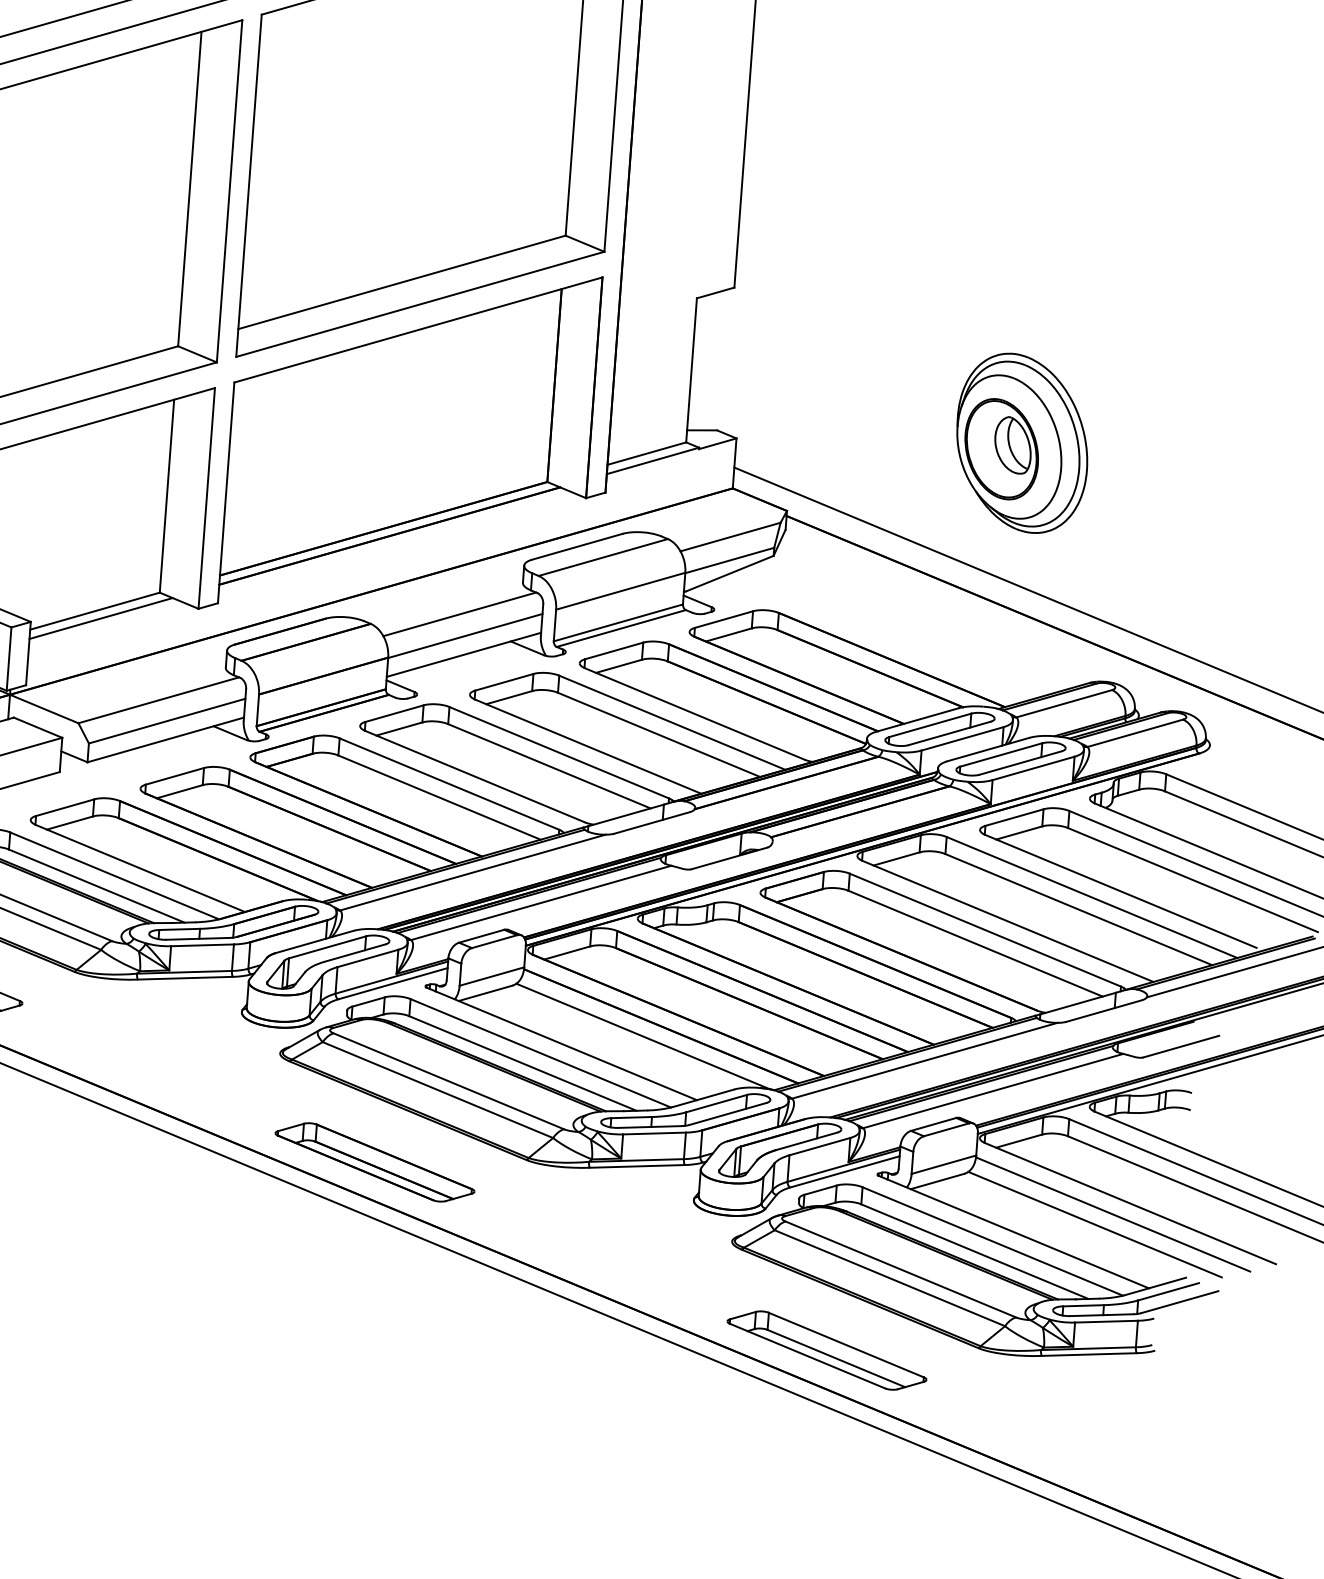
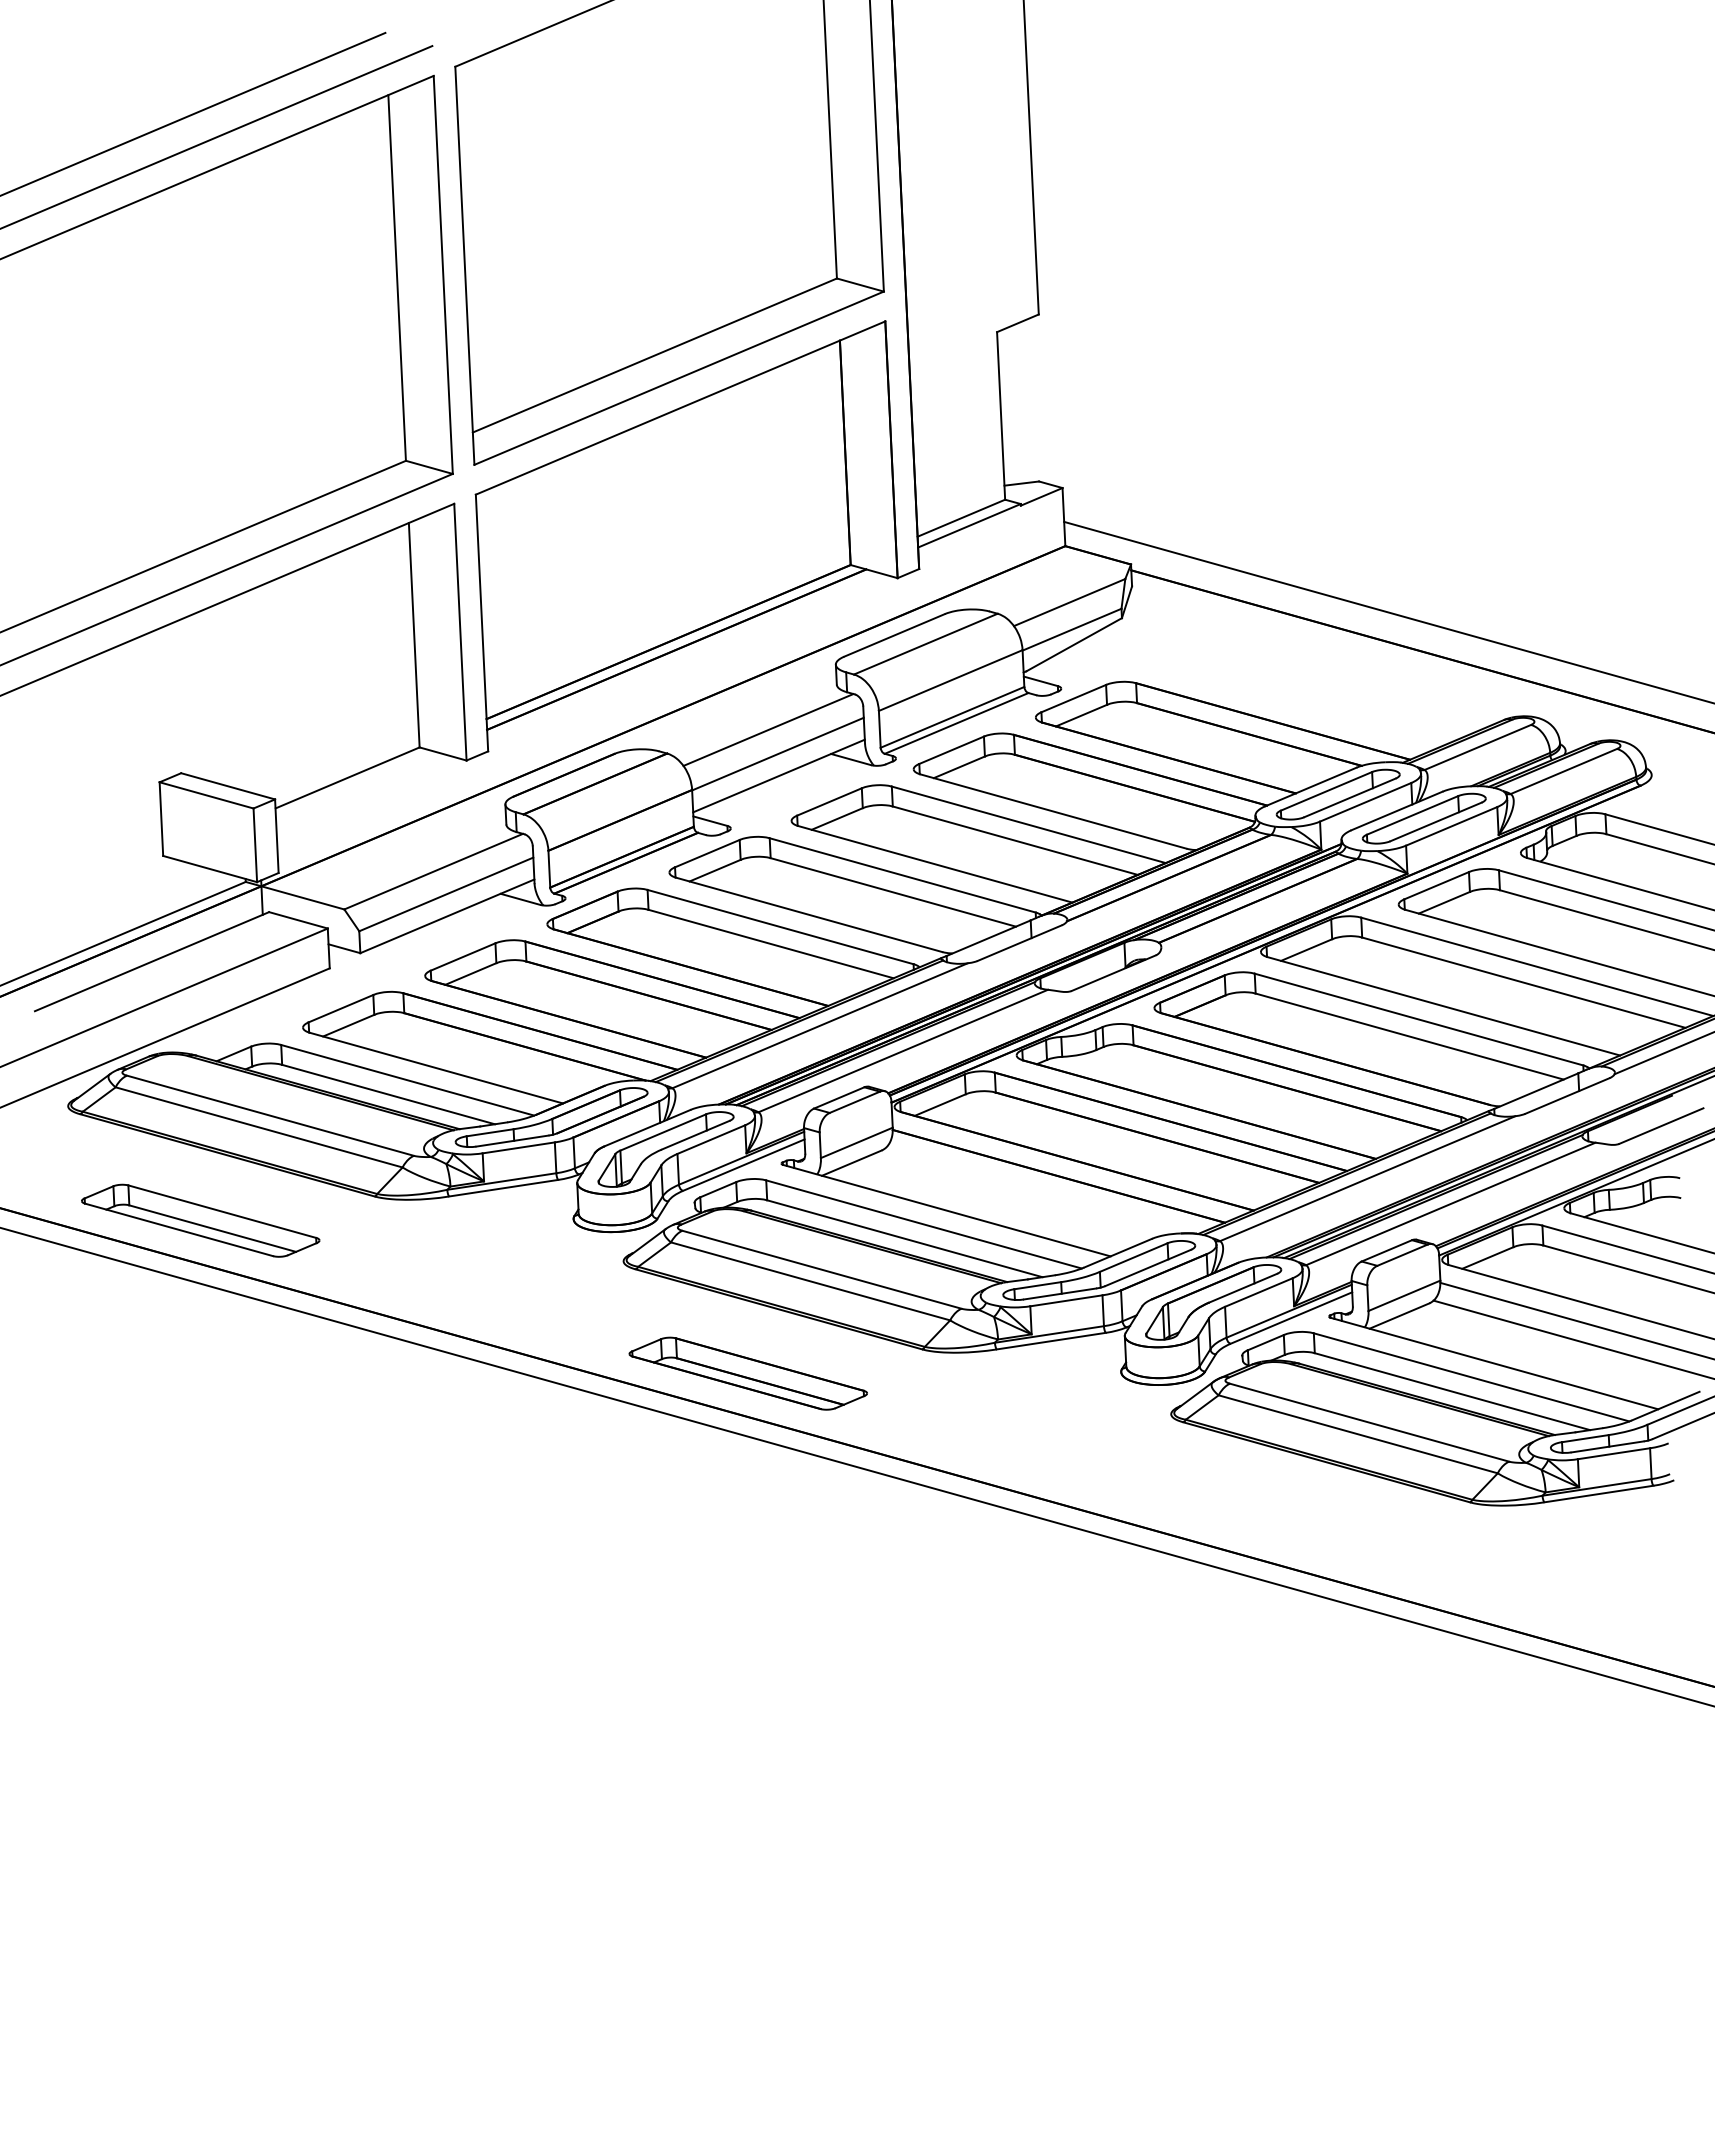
part: (1022, 442) -> (1392, 452), removed
line: (100, 618) -> (355, 785), removed
line: (643, 1036) -> (1039, 1190), removed
part: (826, 1350) -> (1295, 1526), removed

